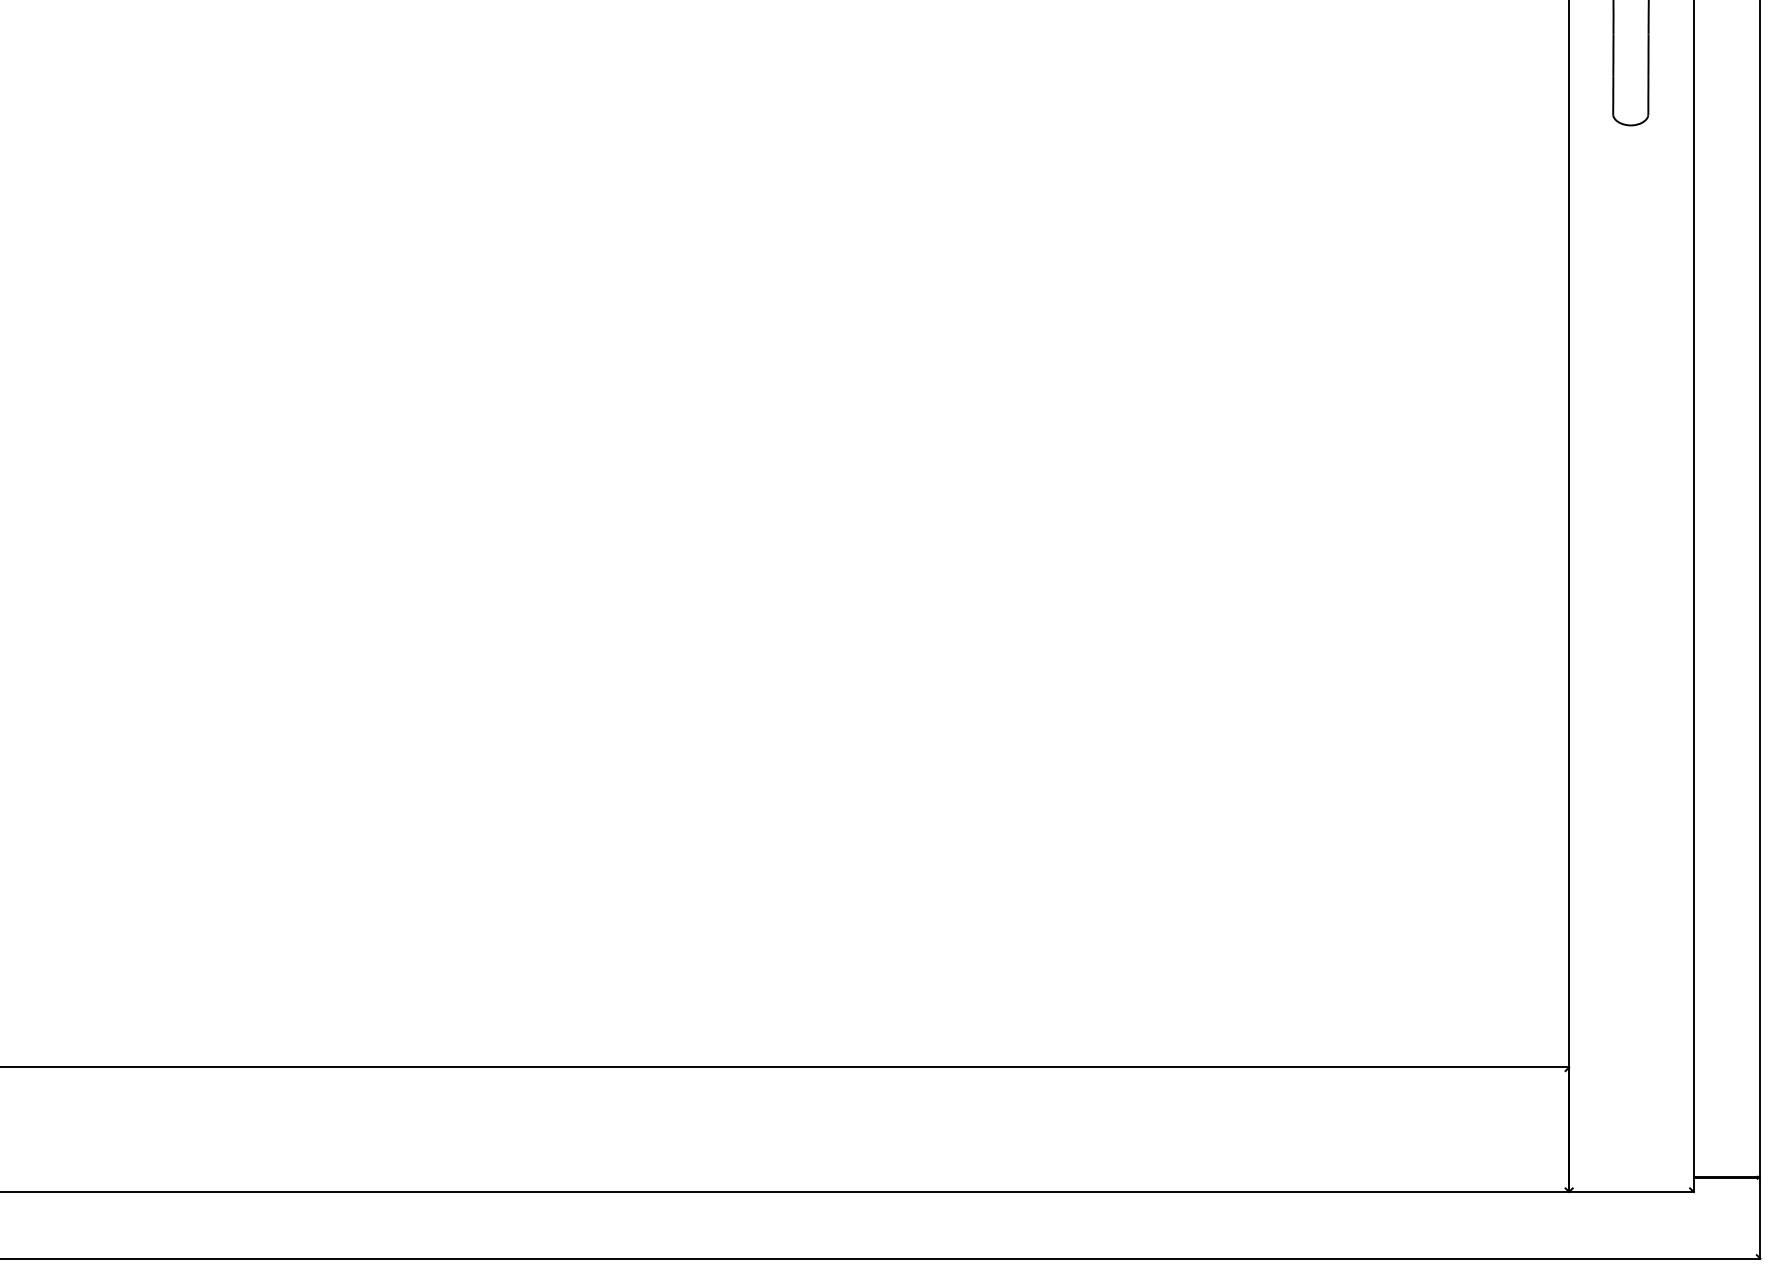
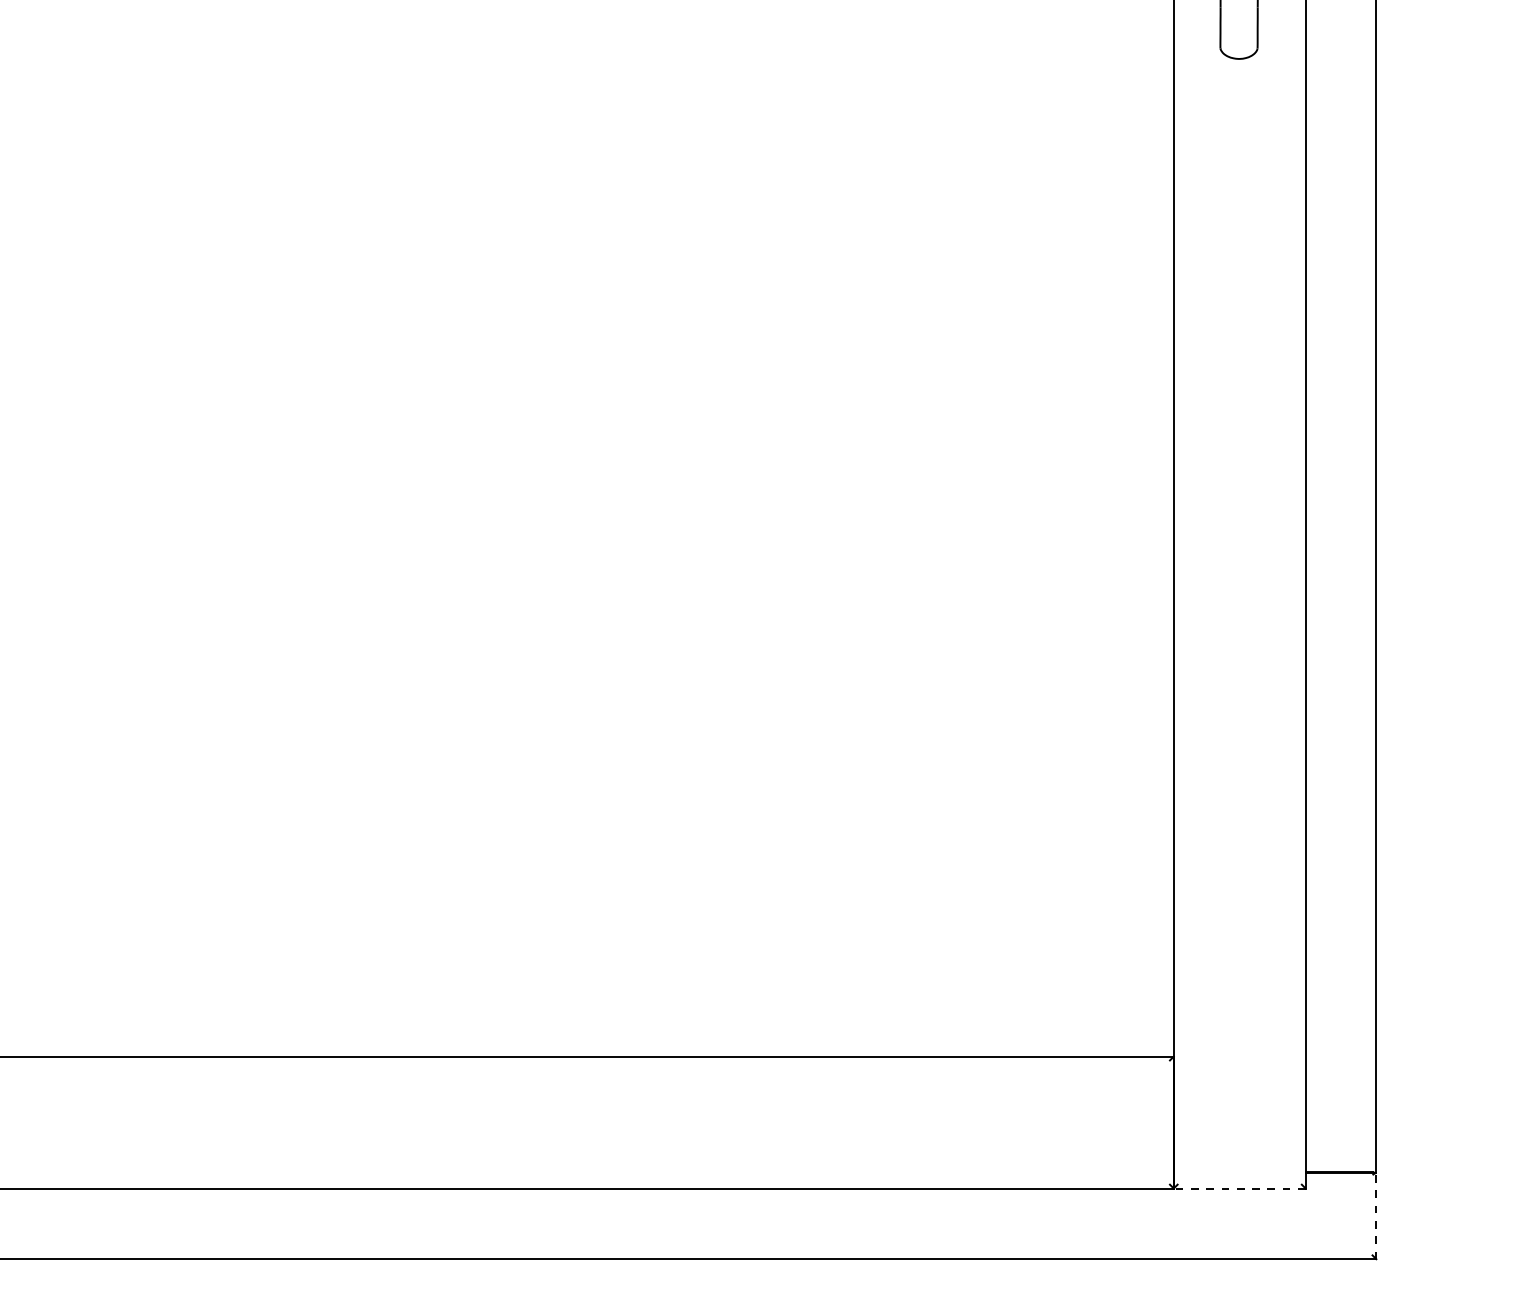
line: (1630, 1191) -> (1238, 1188), solid -> dashed
line: (1760, 1218) -> (1376, 1216), solid -> dashed

